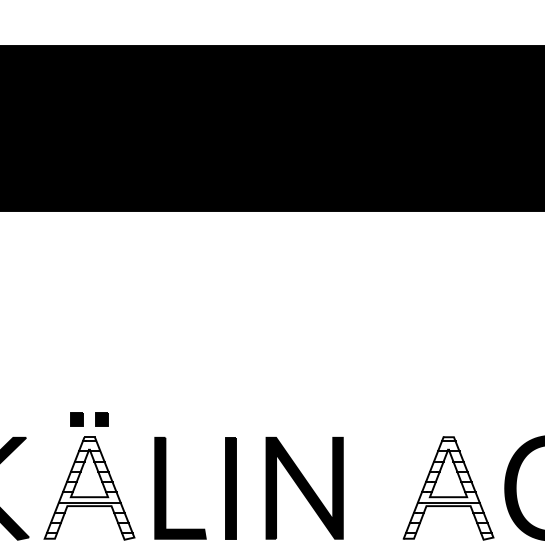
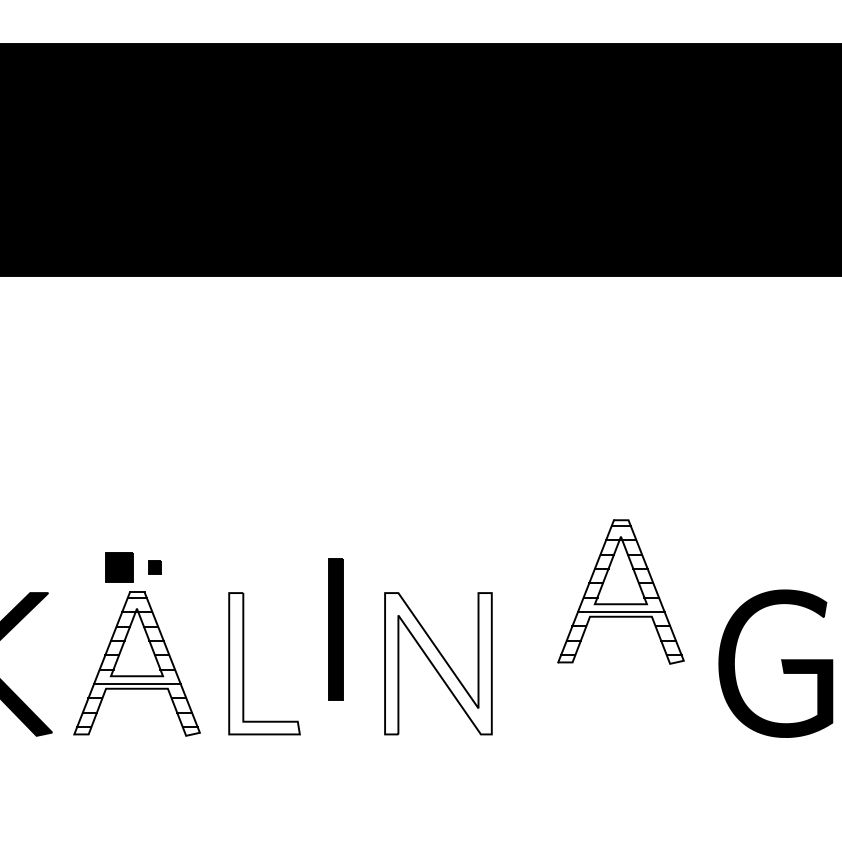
part: (76, 418) -> (119, 566), size x1.6
part: (101, 418) -> (154, 566), size x0.7
fill: (180, 488) -> (264, 663), removed
part: (231, 488) -> (335, 629), moved
fill: (304, 488) -> (438, 663), removed
part: (448, 488) -> (620, 591), moved

